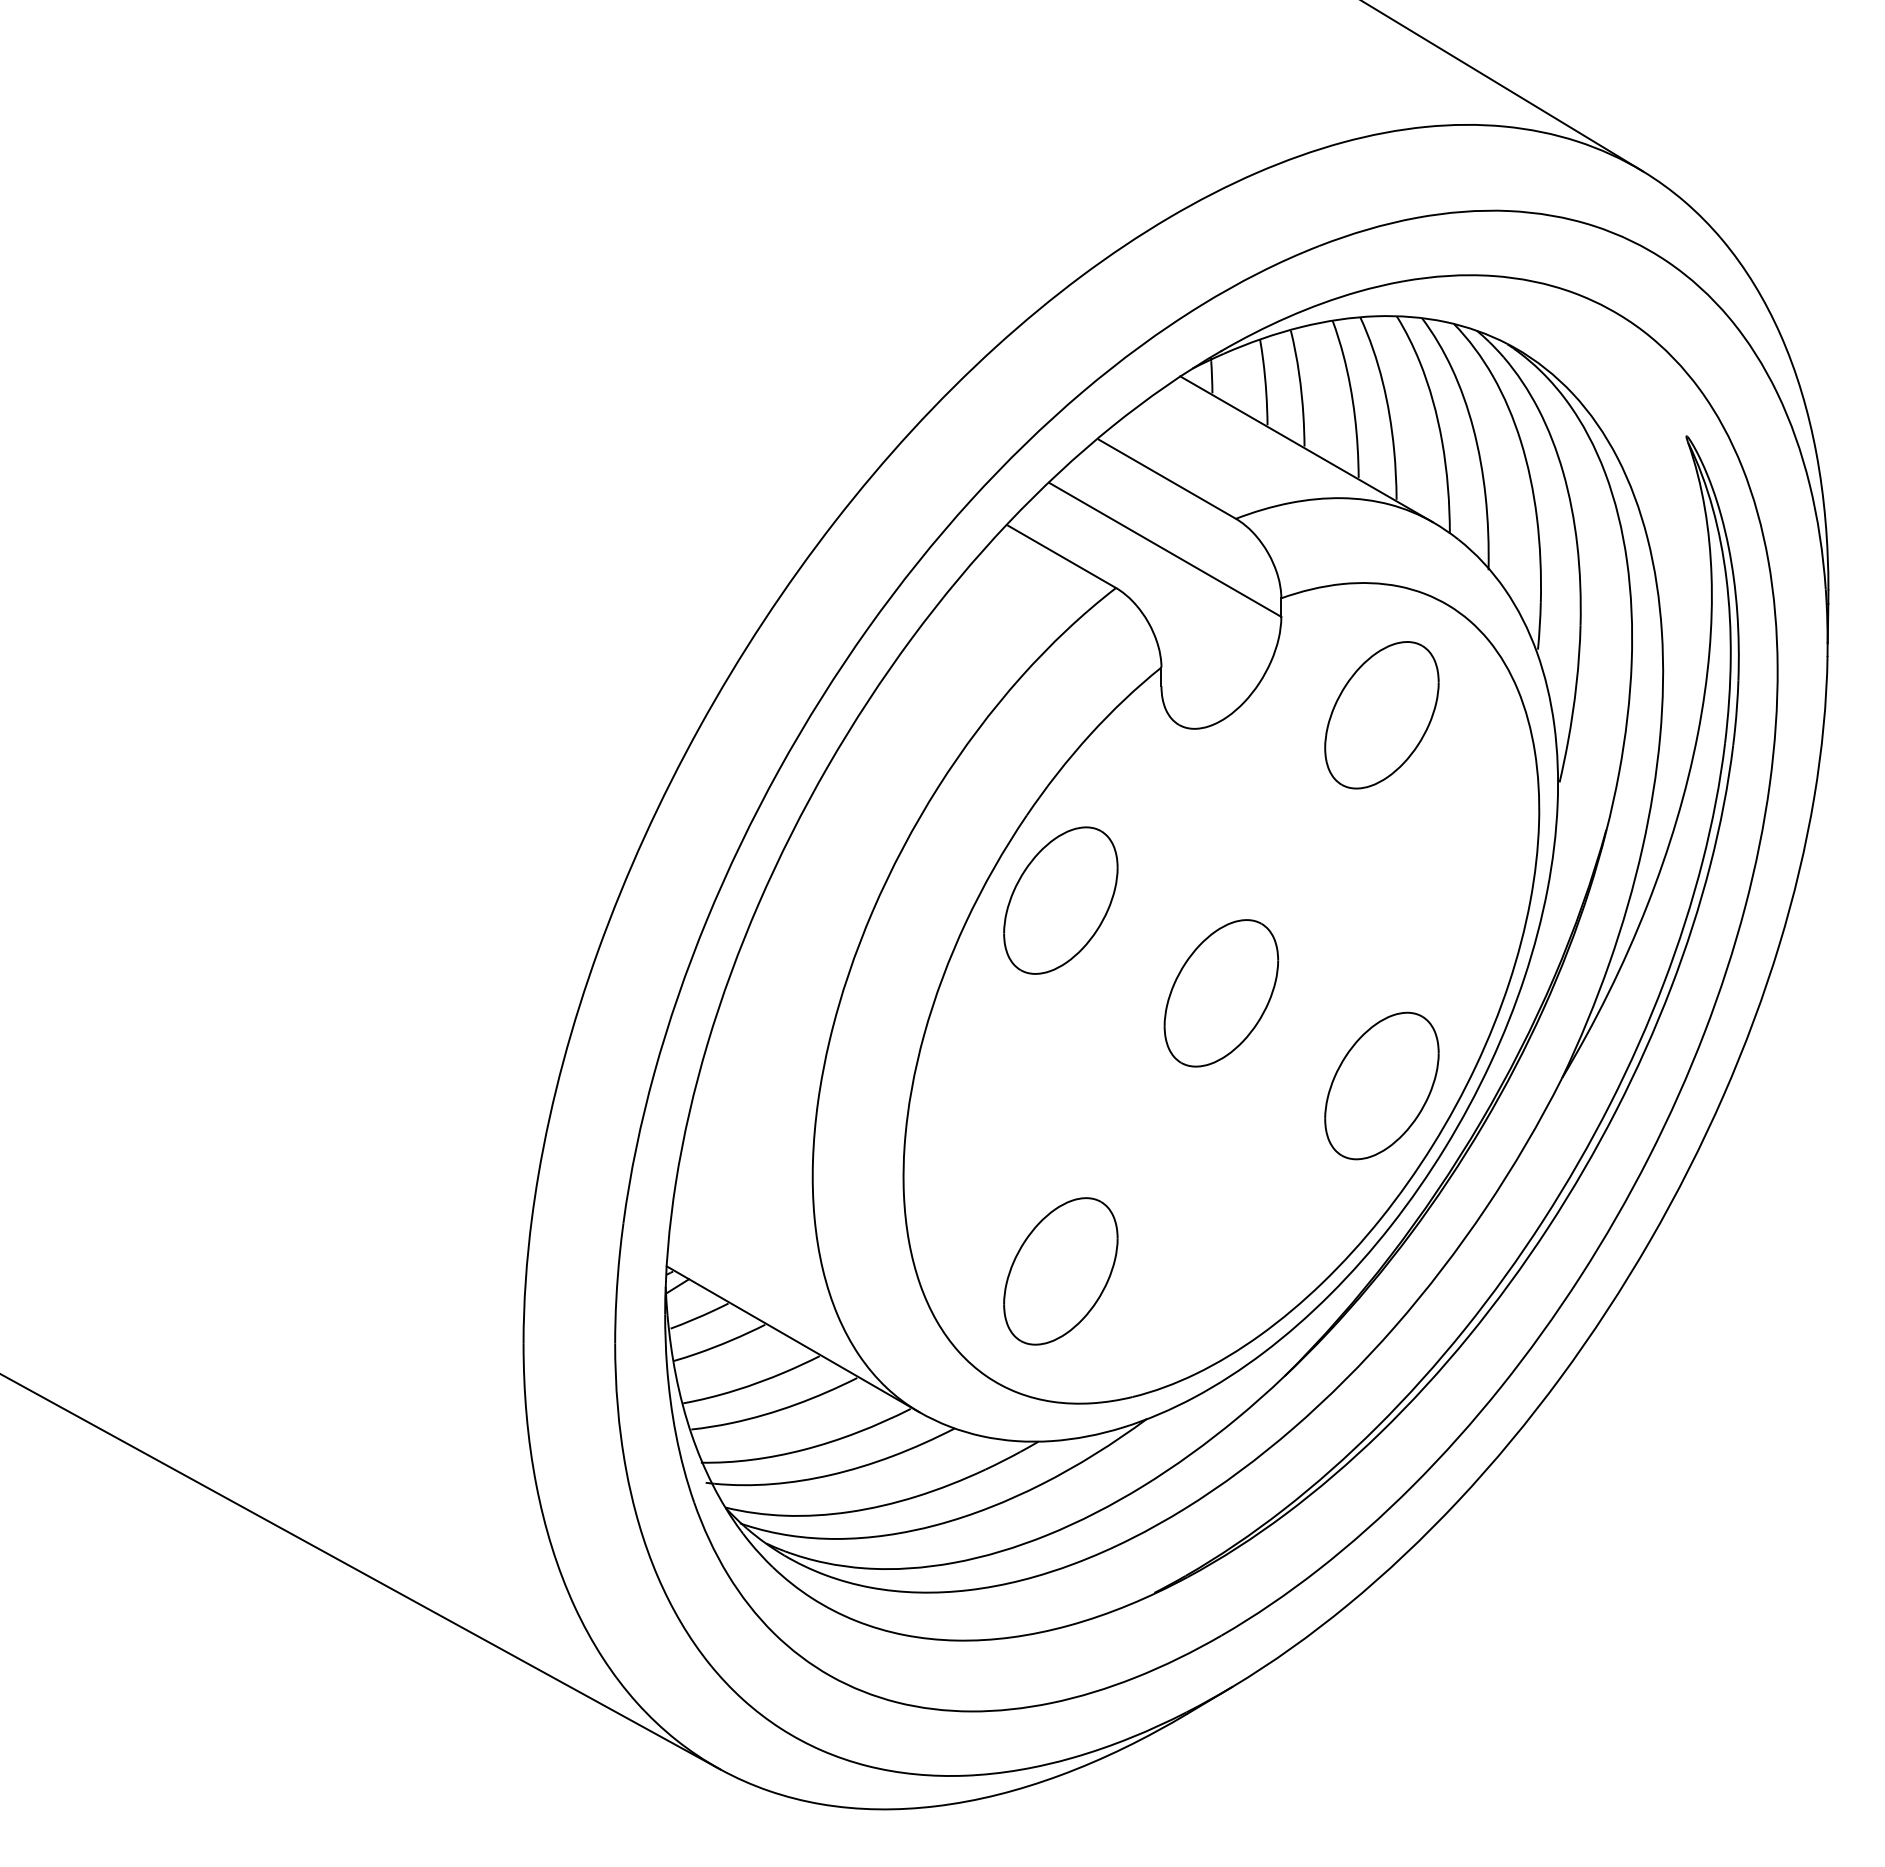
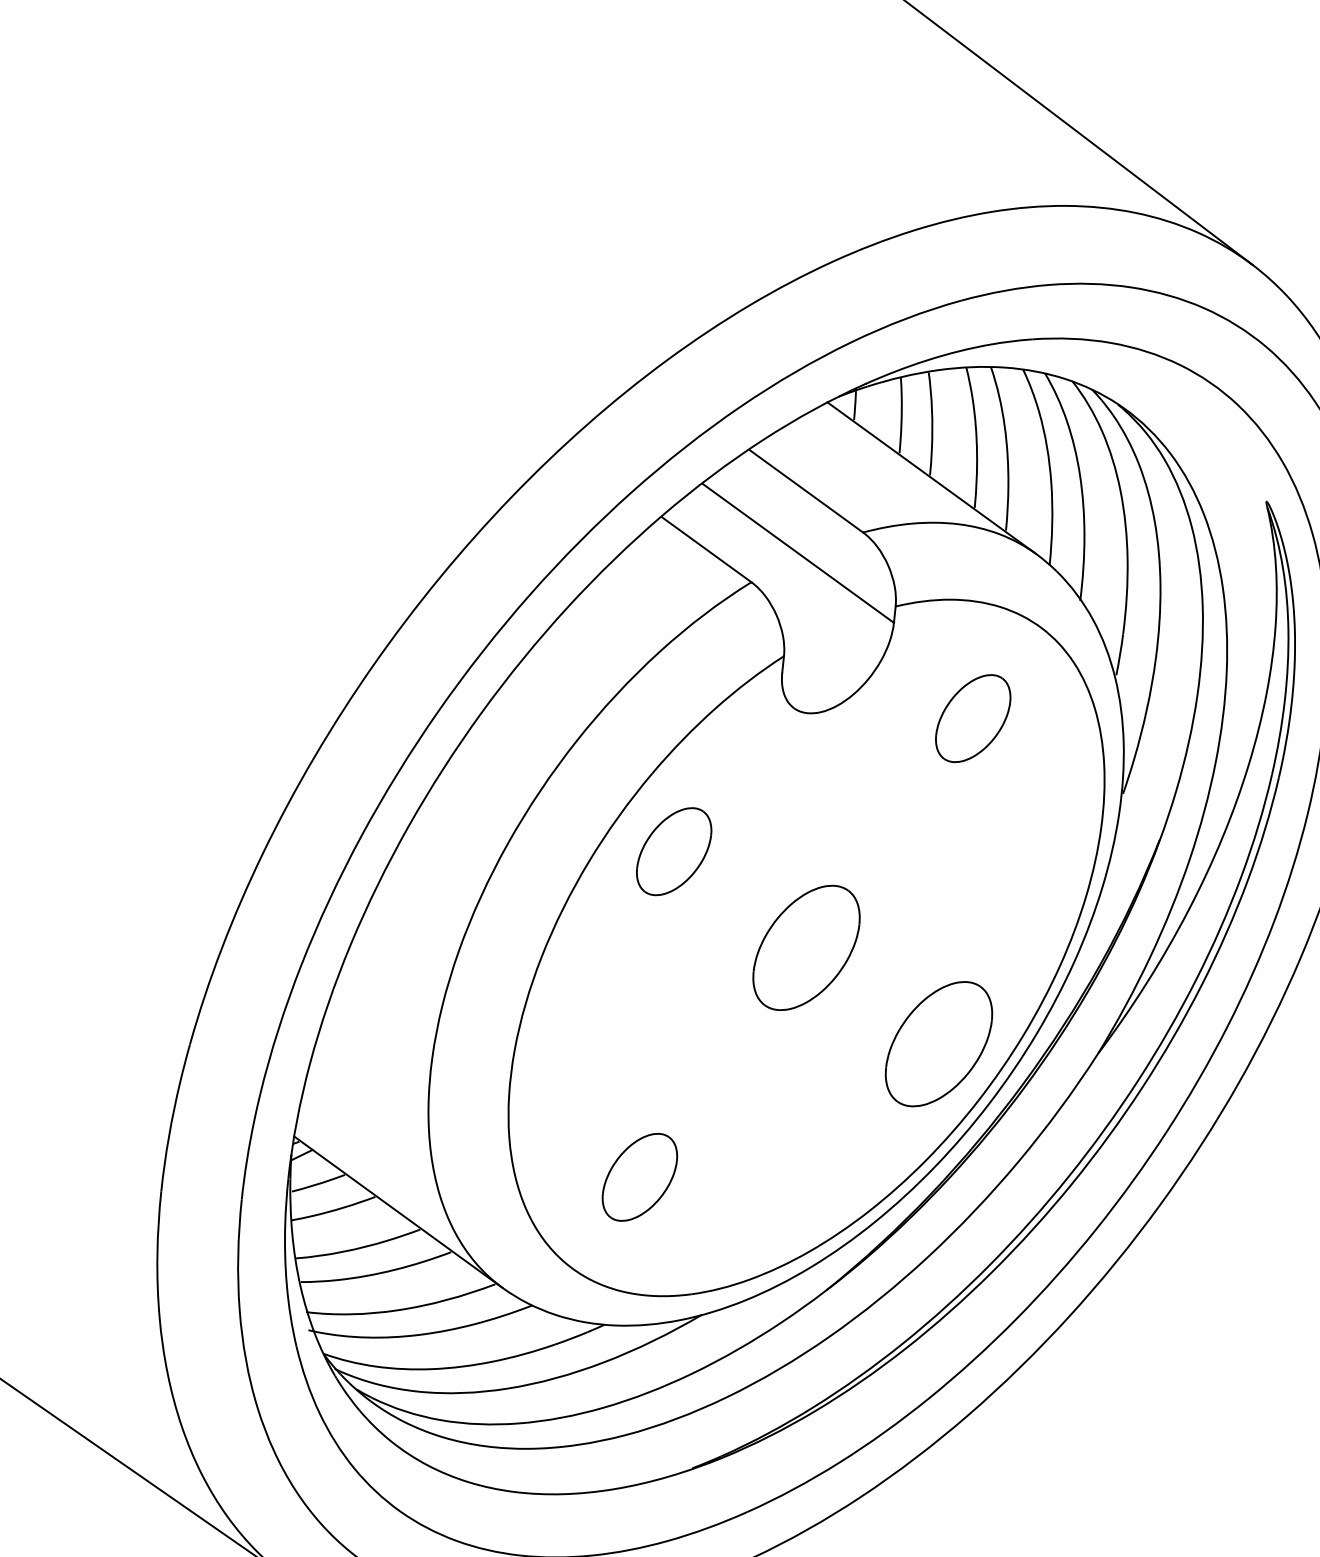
part: (1381, 715) -> (972, 718), size x0.7
part: (1060, 900) -> (673, 851), size x0.7
part: (1060, 1271) -> (639, 1177), size x0.7

